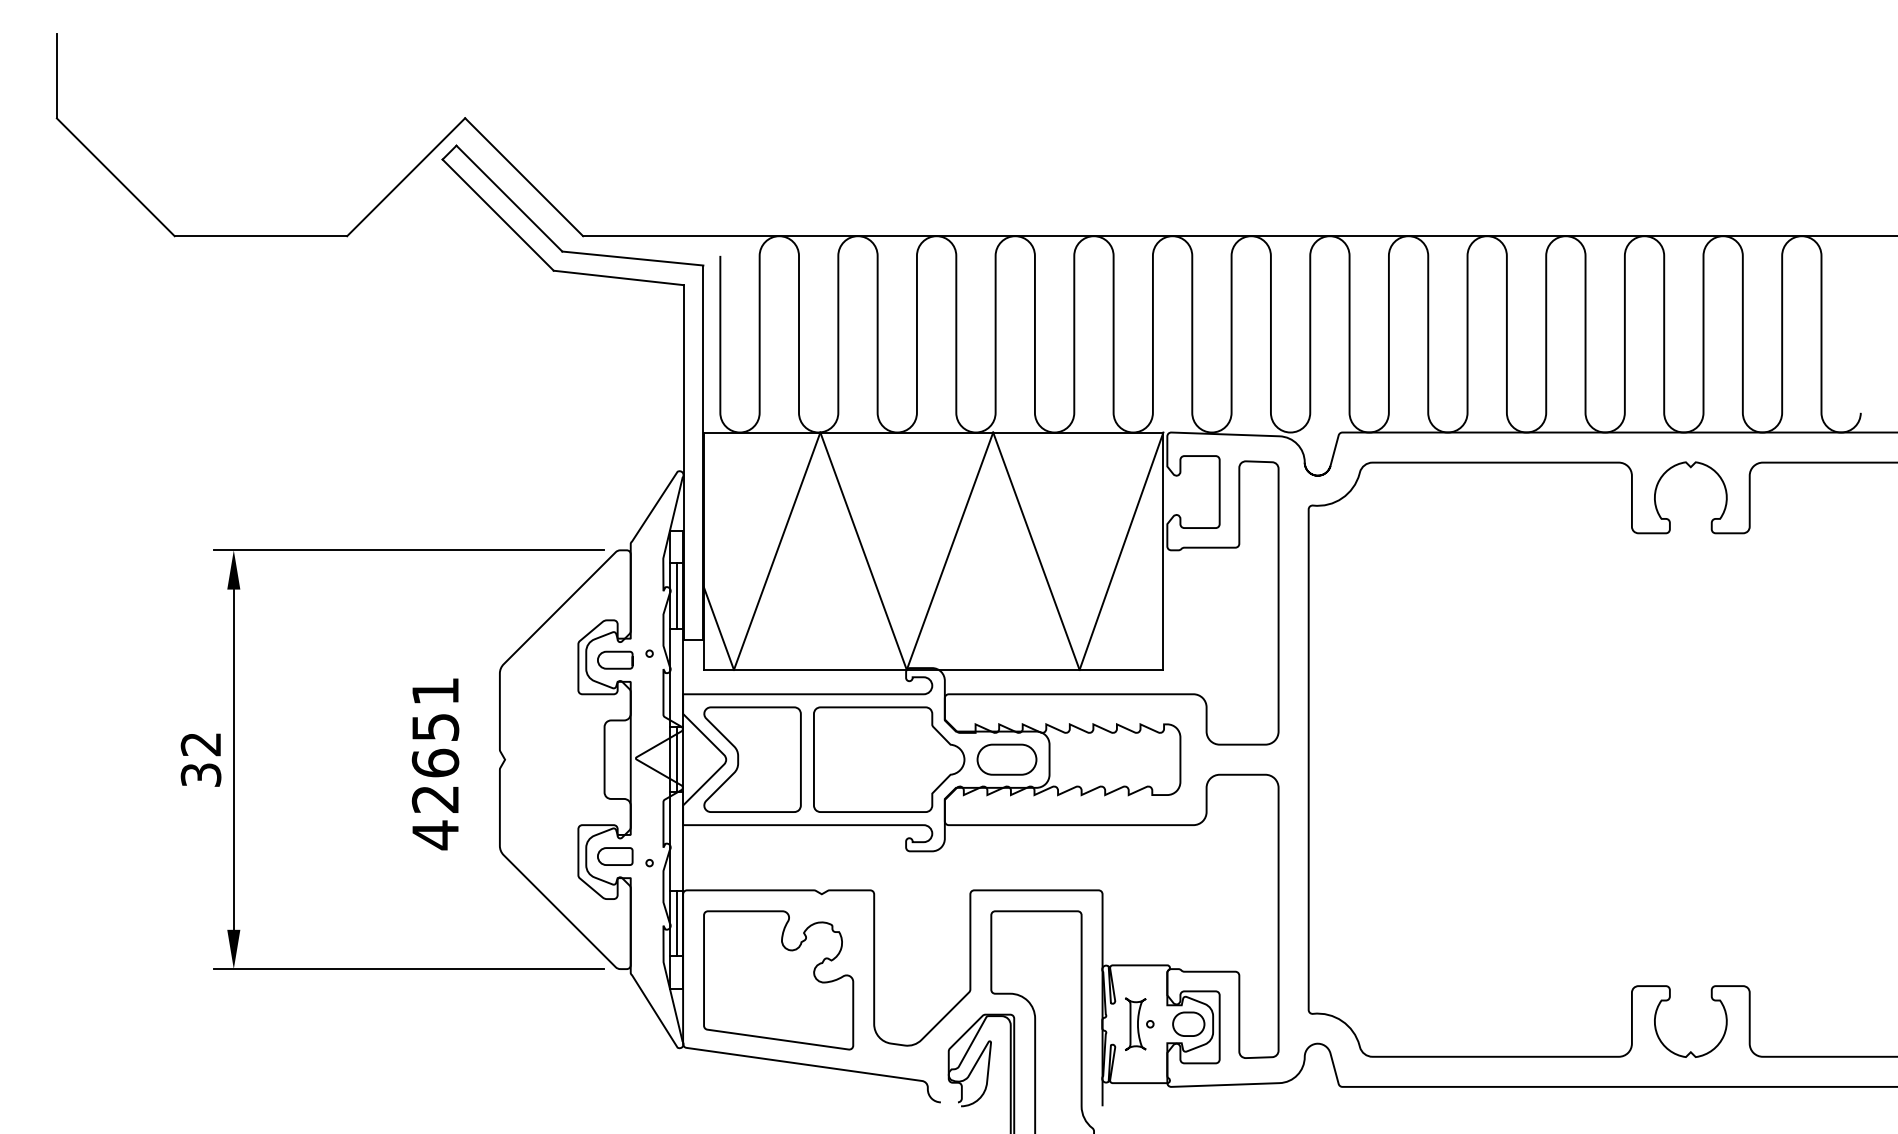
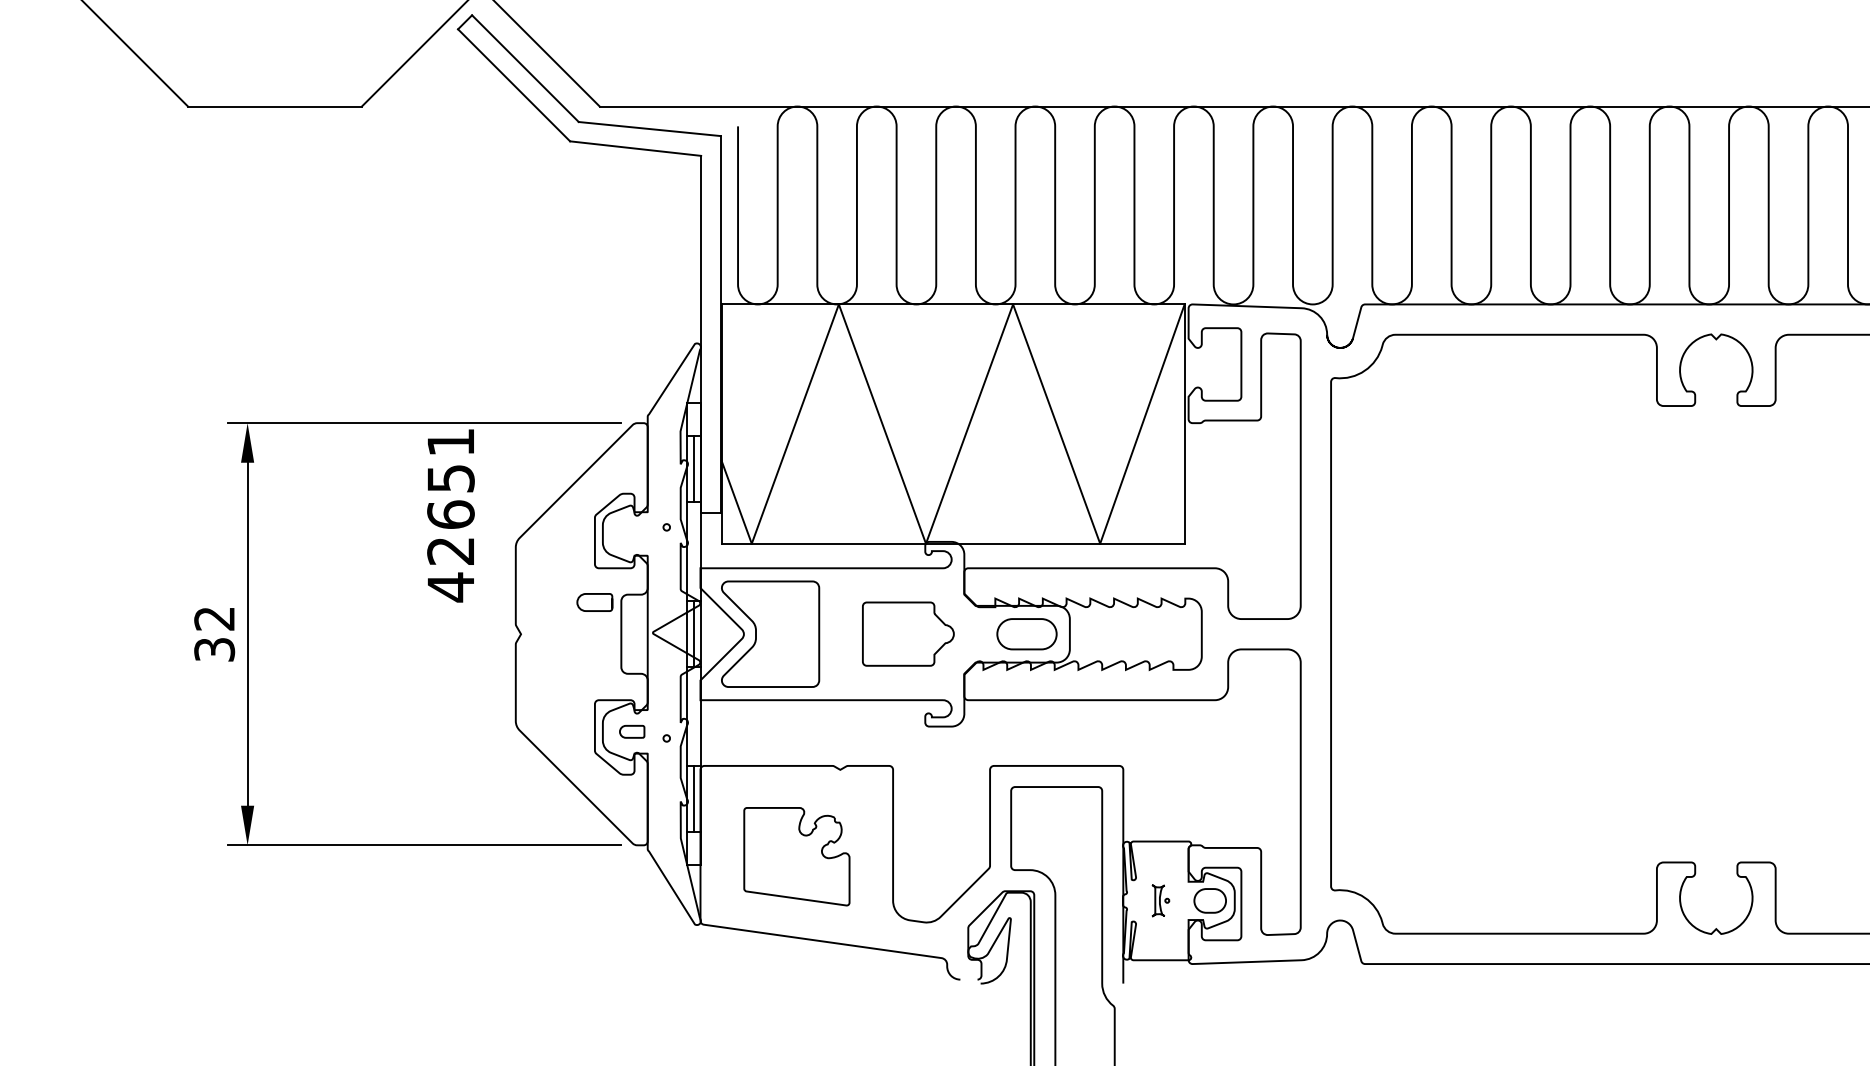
curve: (615, 652) -> (595, 594), moved
part: (889, 759) -> (908, 634), size x0.6
text: (435, 764) -> (450, 516), moved
part: (615, 856) -> (632, 731), size x0.7
part: (778, 980) -> (796, 856), size x0.7
part: (1139, 1023) -> (1160, 900), size x0.6

